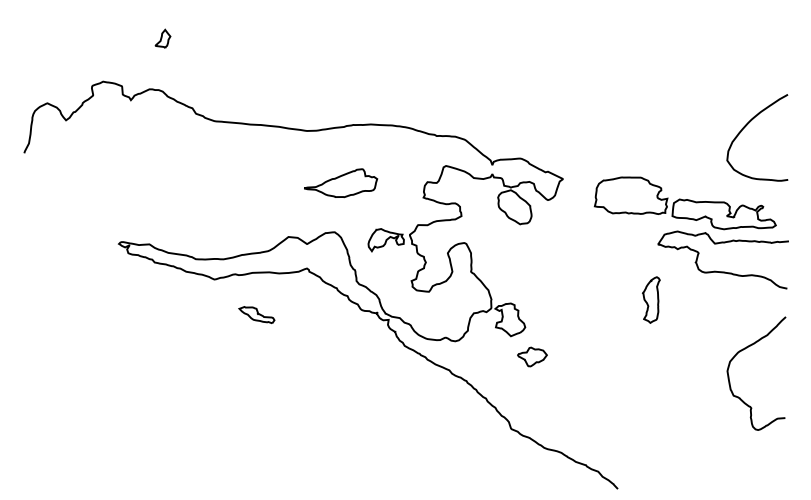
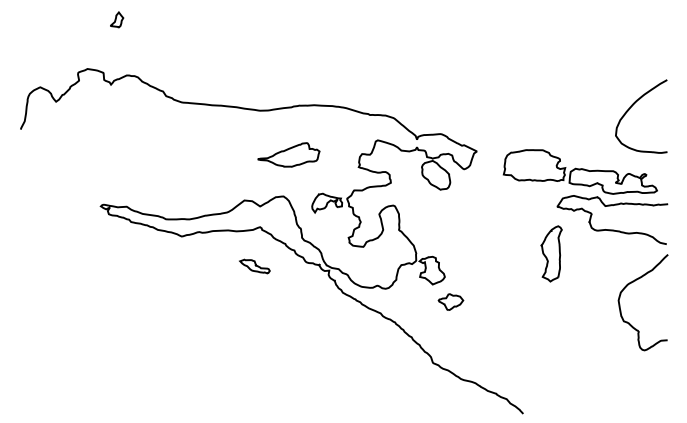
part: (162, 38) -> (116, 19), moved
part: (651, 299) -> (551, 253), size x1.43
part: (256, 314) -> (254, 266), moved
curve: (745, 349) -> (633, 282), moved

